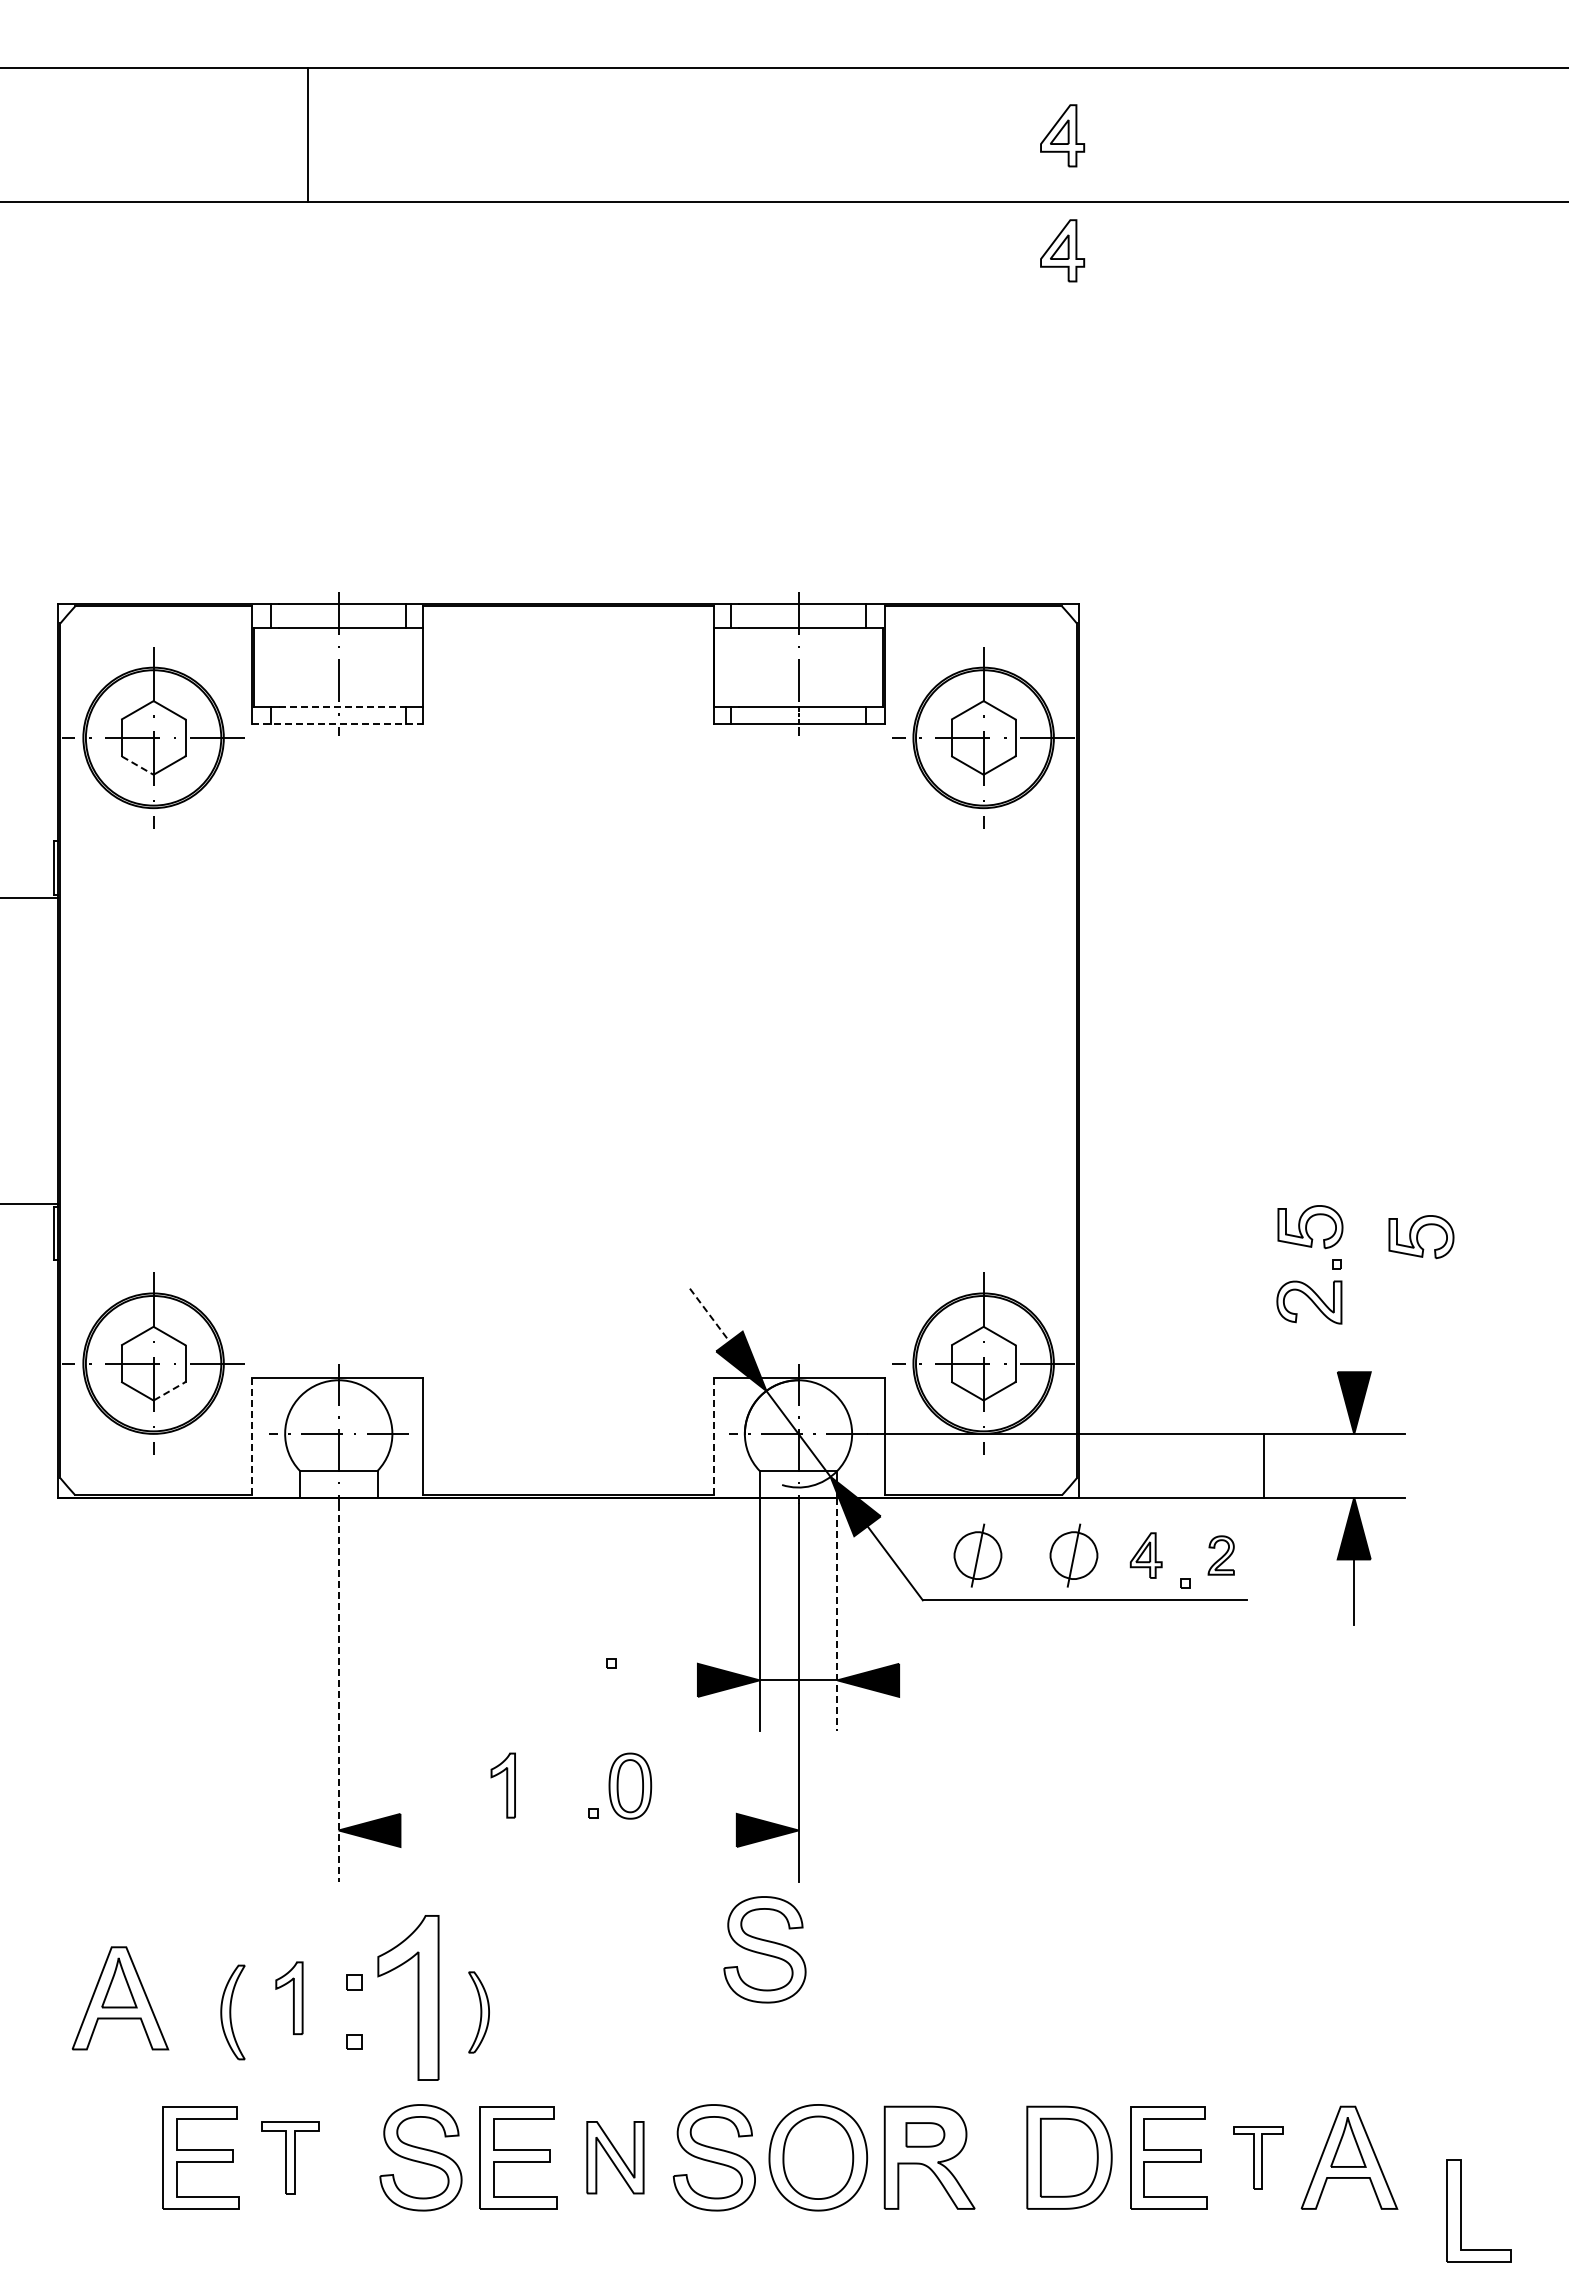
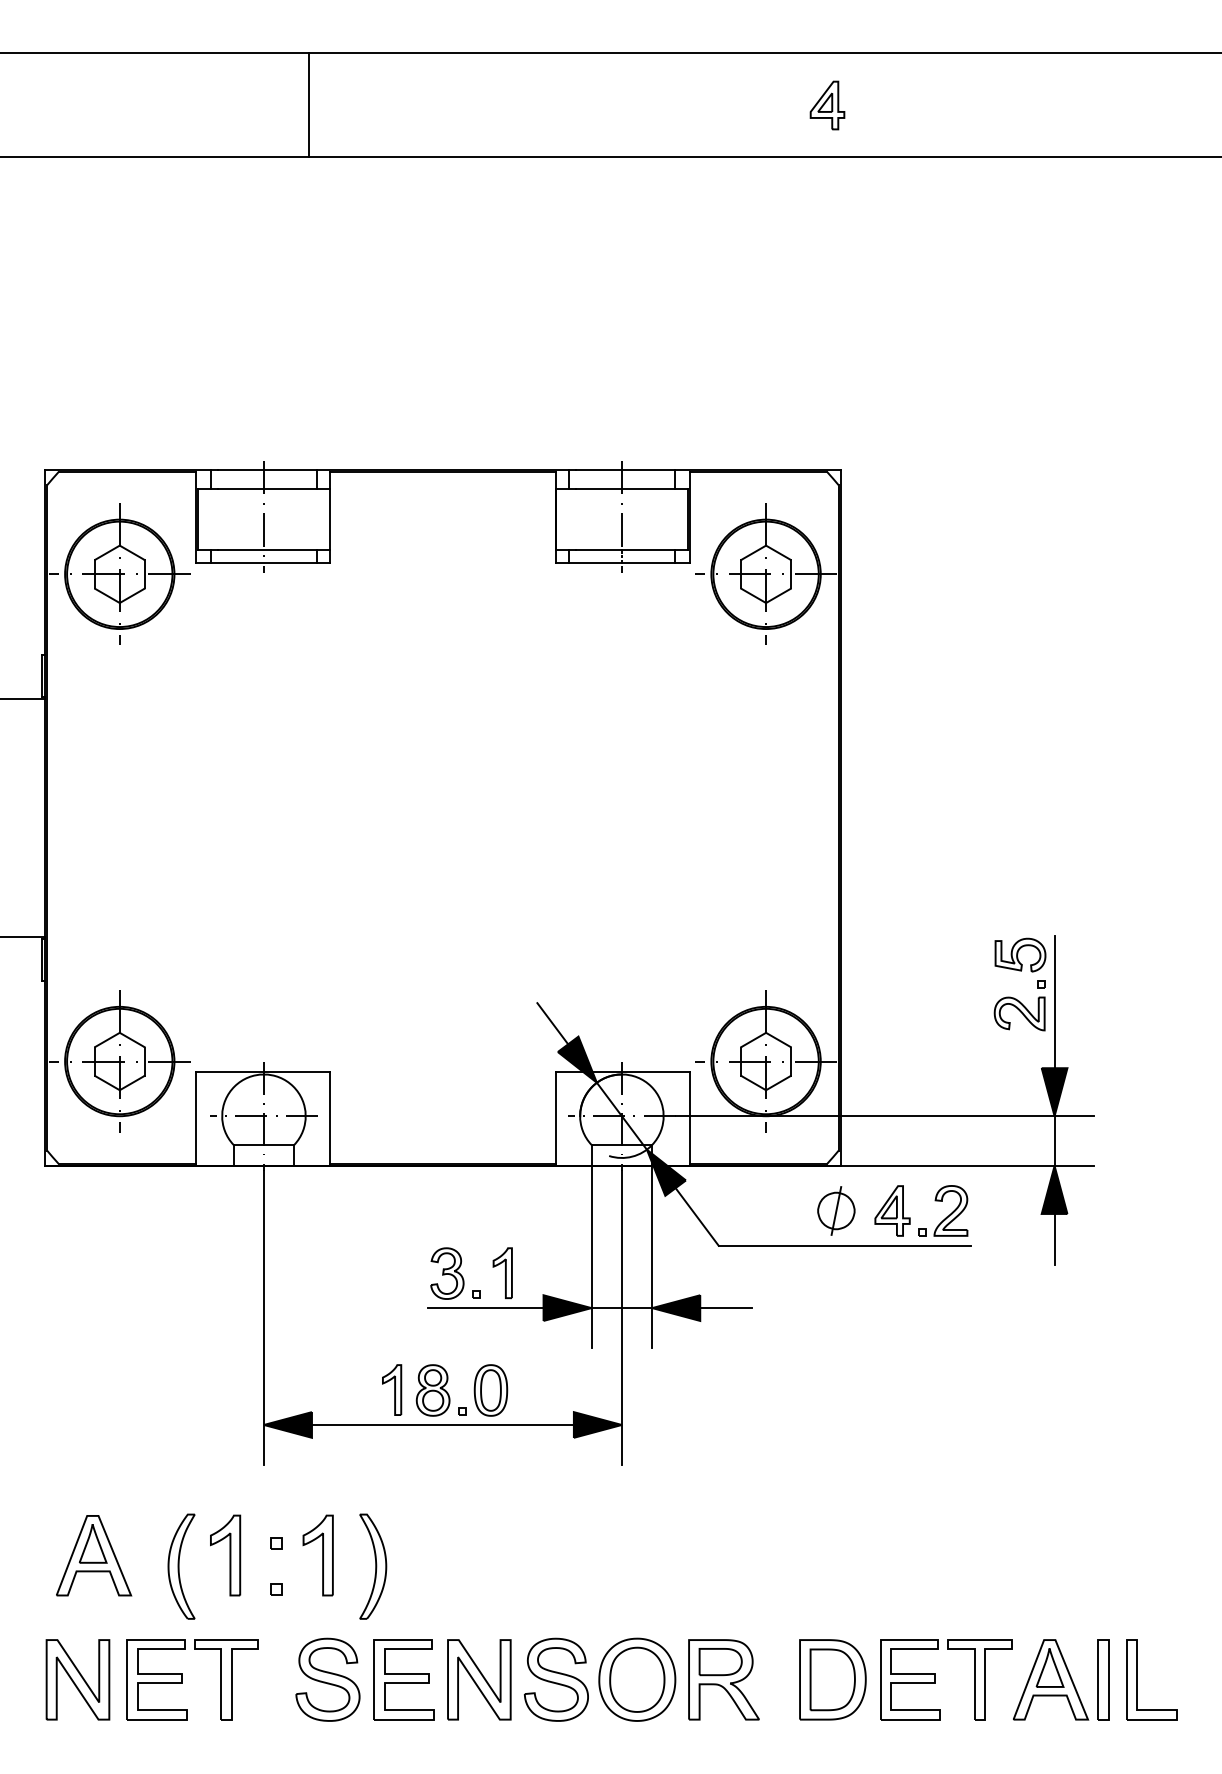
line: (308, 135) -> (308, 105), moved
part: (1062, 250) -> (827, 194), removed
line: (342, 707) -> (266, 550), dashed -> solid
line: (337, 723) -> (262, 563), dashed -> solid
line: (138, 765) -> (108, 595), dashed -> solid
part: (1421, 1237) -> (1106, 963), removed
line: (1354, 1287) -> (1054, 1002), added
line: (710, 1315) -> (553, 1024), dashed -> solid
line: (170, 1391) -> (132, 1083), dashed -> solid
line: (251, 1436) -> (196, 1118), dashed -> solid
line: (714, 1436) -> (556, 1118), dashed -> solid
line: (1264, 1465) -> (1054, 1140), moved
part: (977, 1555) -> (761, 1210), removed
part: (1146, 1555) -> (892, 1210), size x1.43
part: (1221, 1555) -> (951, 1210), size x1.67
line: (837, 1614) -> (652, 1256), dashed -> solid
part: (574, 1635) -> (447, 1273), added
part: (645, 1635) -> (502, 1273), added
line: (623, 1680) -> (485, 1308), added
line: (932, 1680) -> (726, 1308), added
line: (338, 1692) -> (263, 1317), dashed -> solid
part: (555, 1785) -> (432, 1389), added
line: (568, 1830) -> (442, 1425), added
part: (764, 1949) -> (595, 1517), removed
part: (289, 1998) -> (225, 1555), size x1.43
part: (408, 1998) -> (318, 1555), size x0.62
part: (232, 2012) -> (181, 1566), size x1.43
part: (478, 2012) -> (372, 1566), size x1.67
part: (925, 2134) -> (720, 1661), size x1.43
part: (99, 2157) -> (77, 1679), added
part: (290, 2157) -> (226, 1679), size x1.43
part: (615, 2157) -> (479, 1679), size x1.43
part: (1258, 2157) -> (980, 1679), size x1.67
part: (1416, 2157) -> (1103, 1679), added
part: (1461, 2210) -> (1138, 1679), moved

